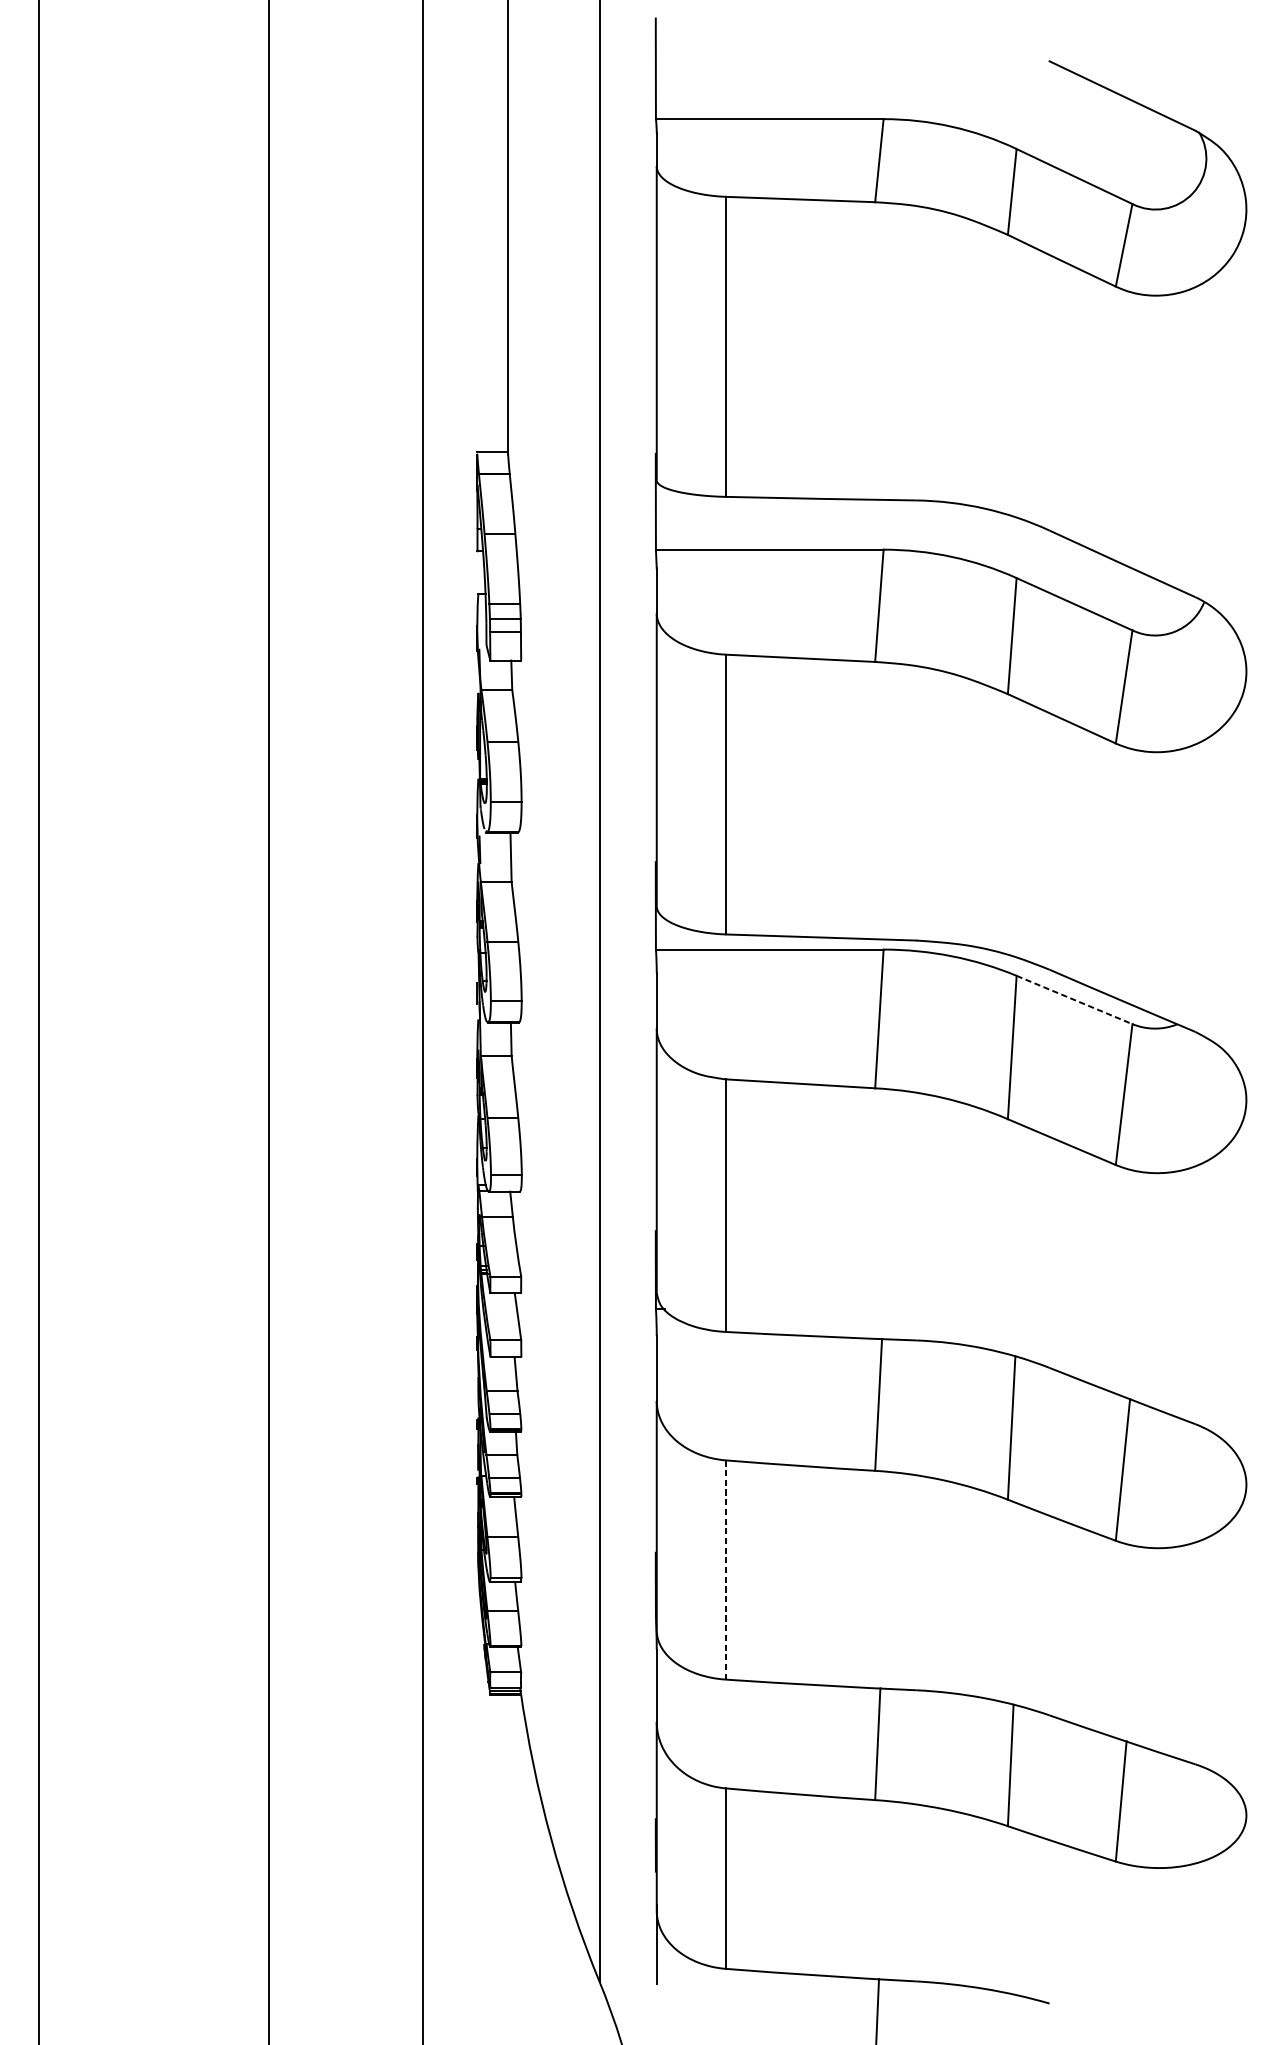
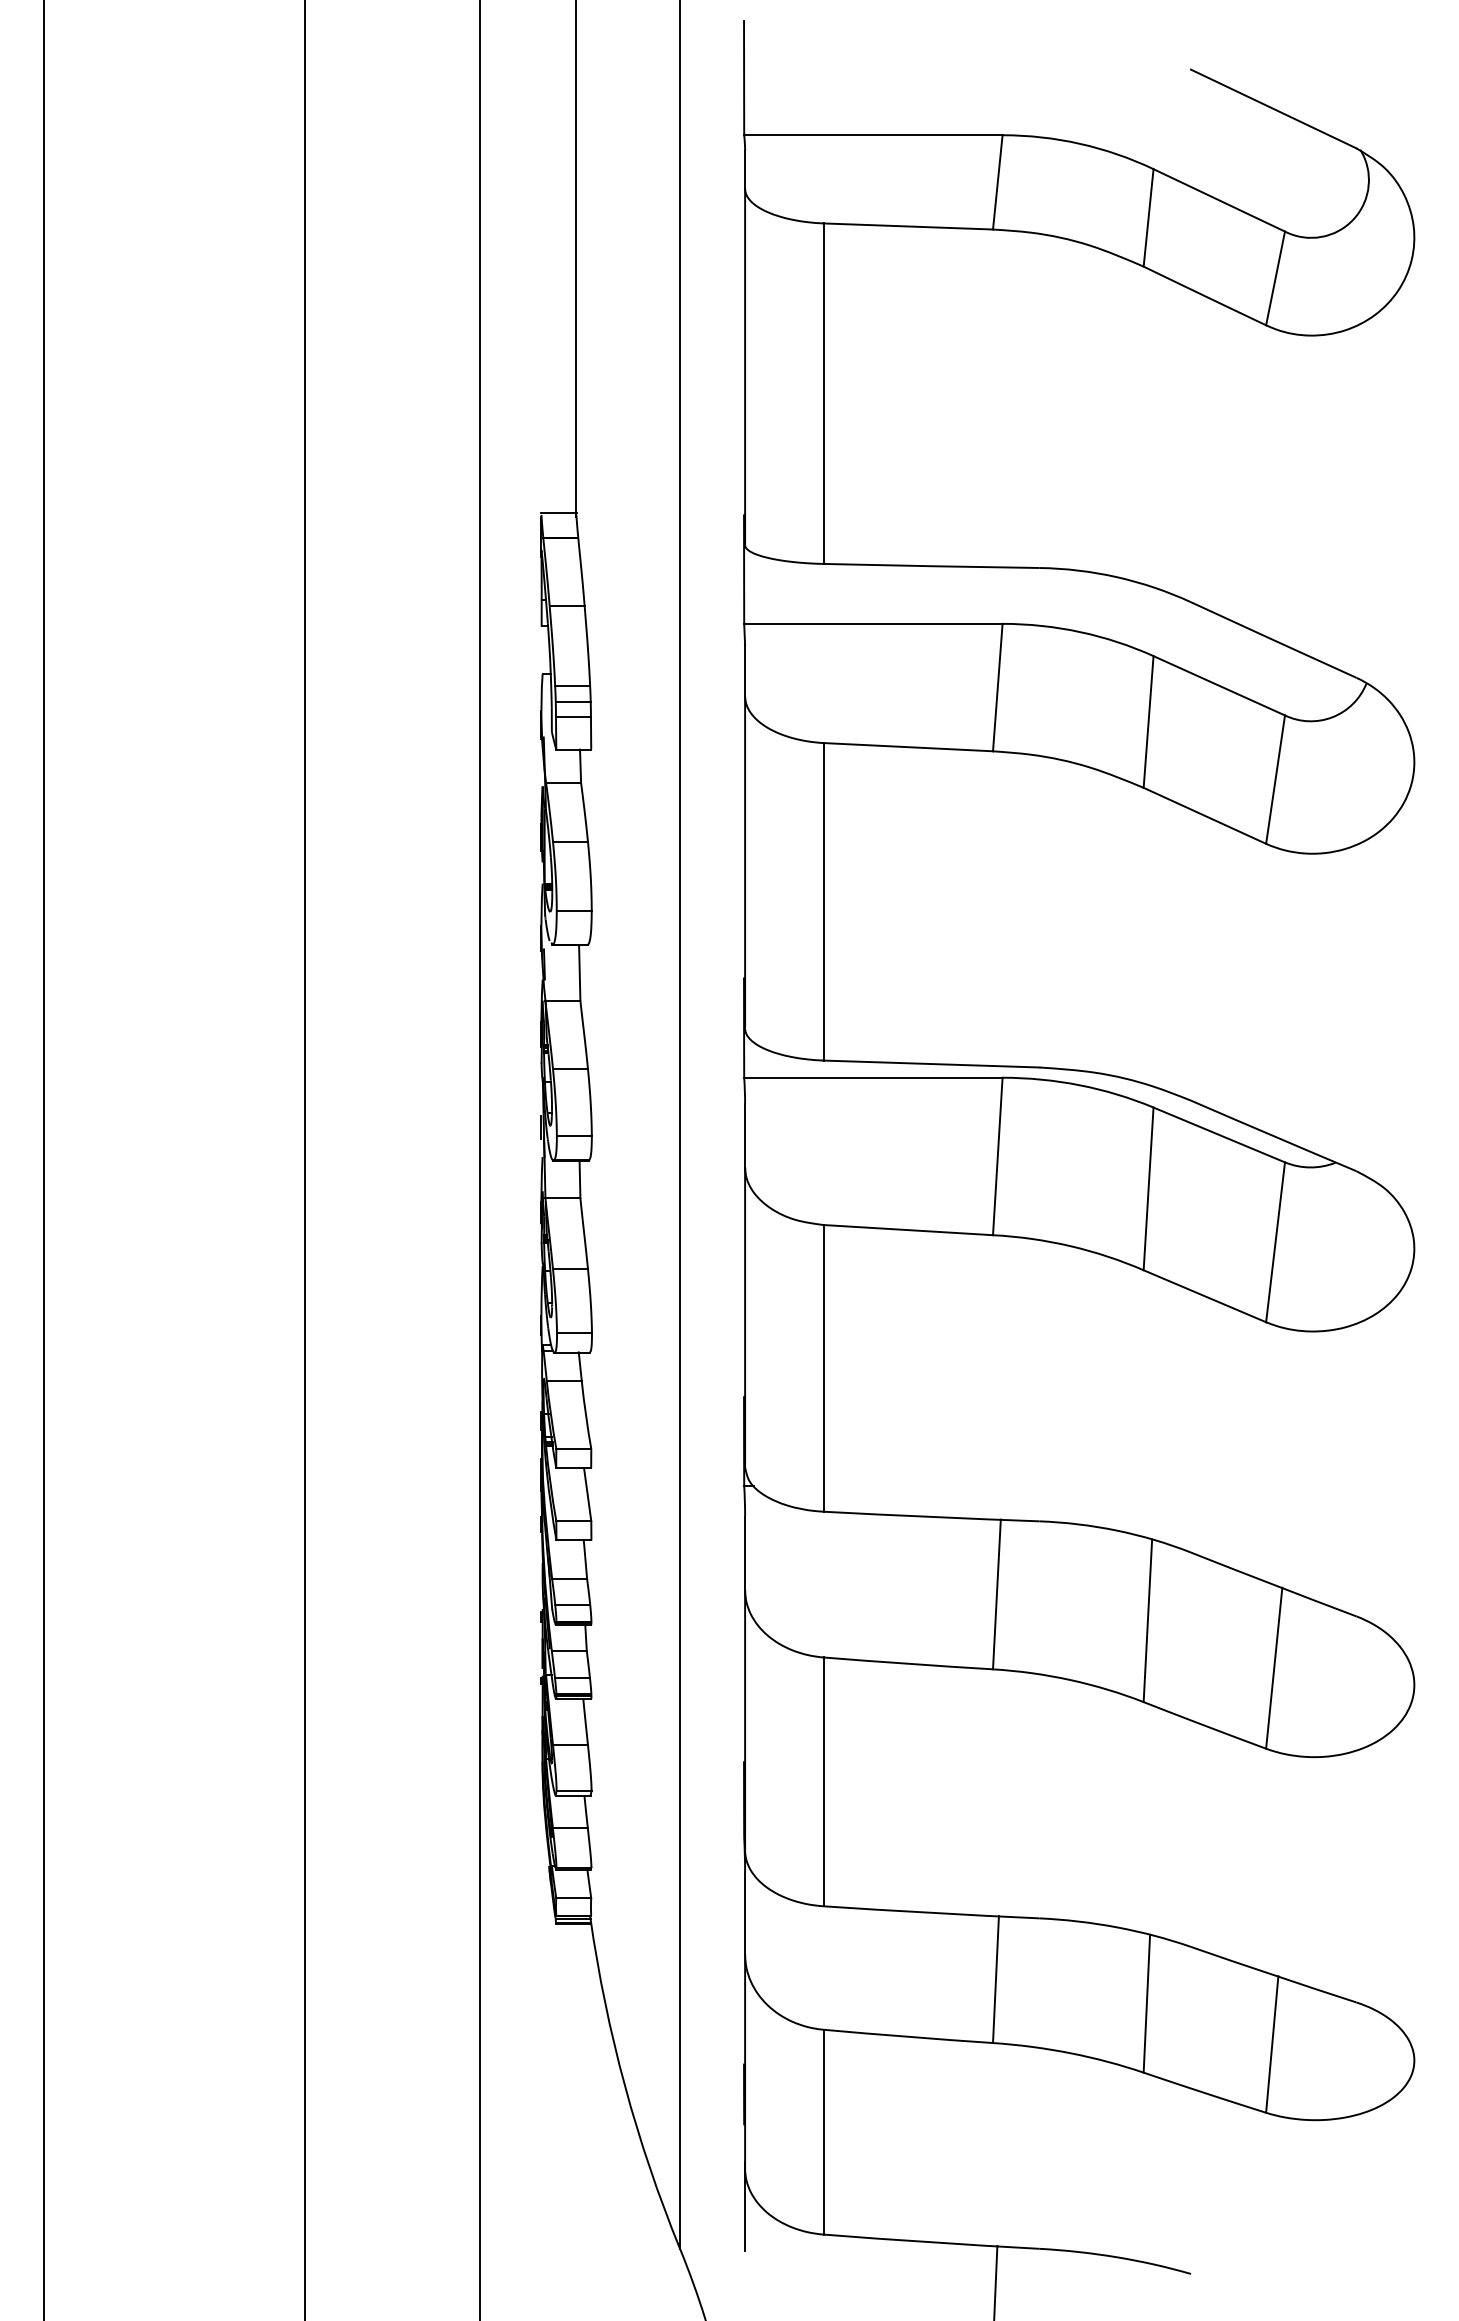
line: (1074, 1000) -> (1219, 1135), dashed -> solid
line: (725, 1570) -> (823, 1782), dashed -> solid

